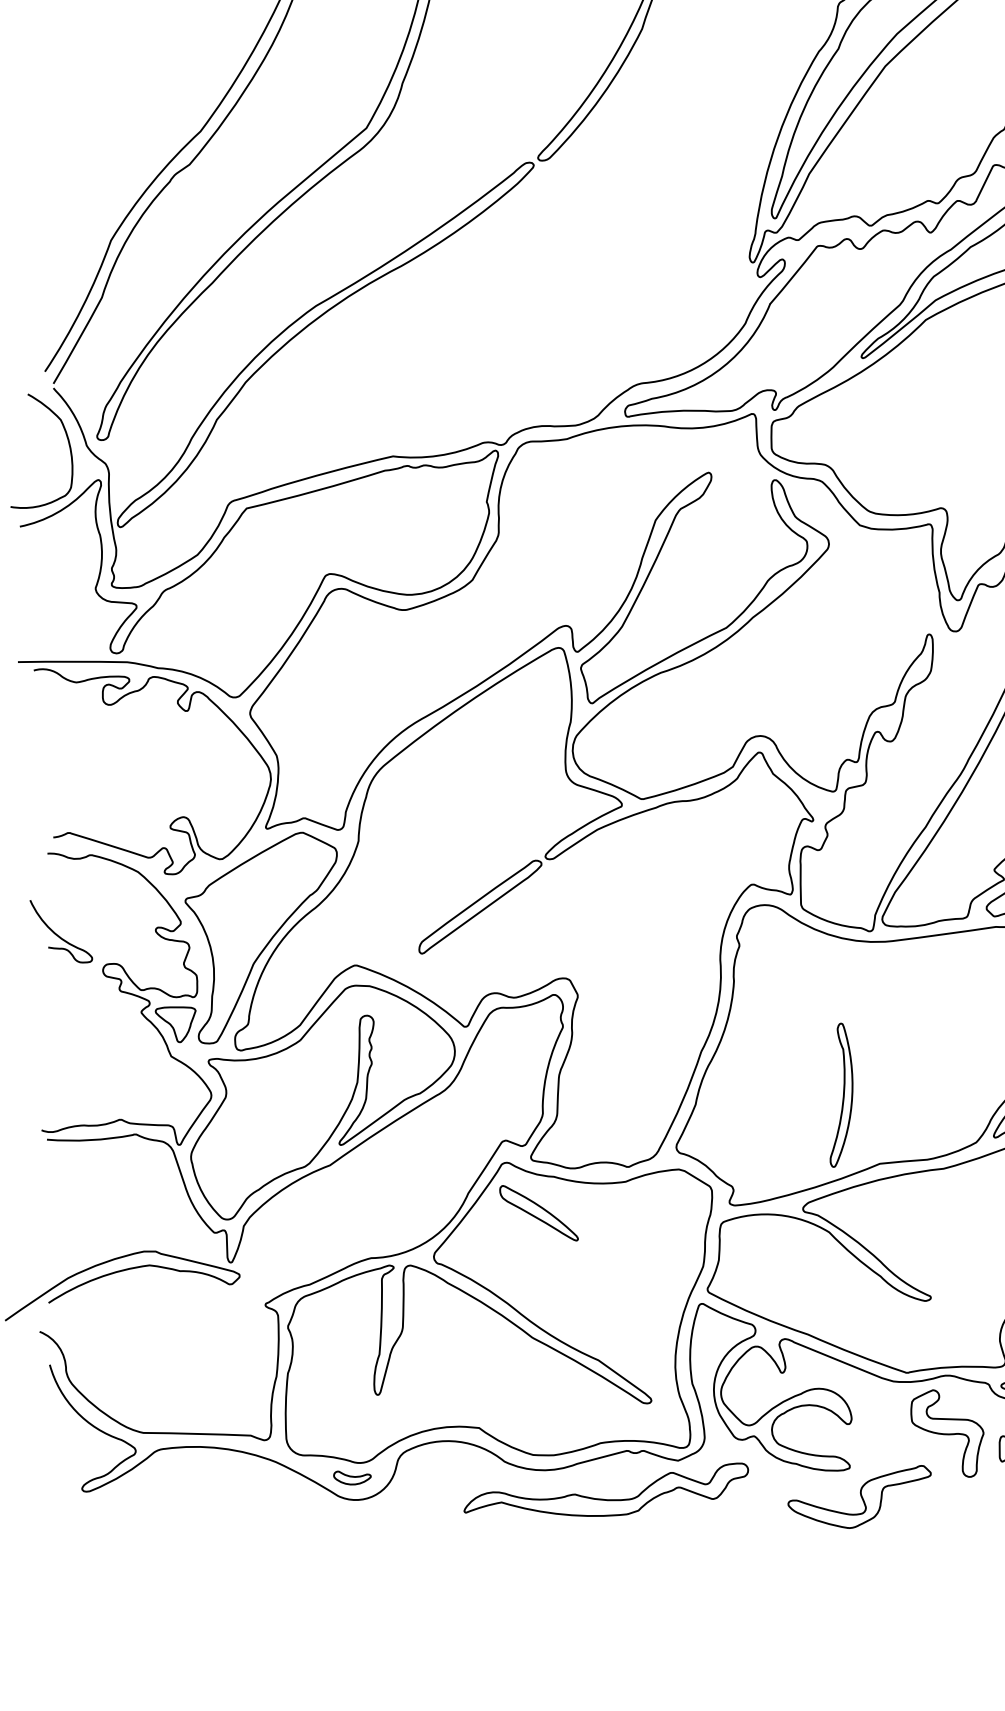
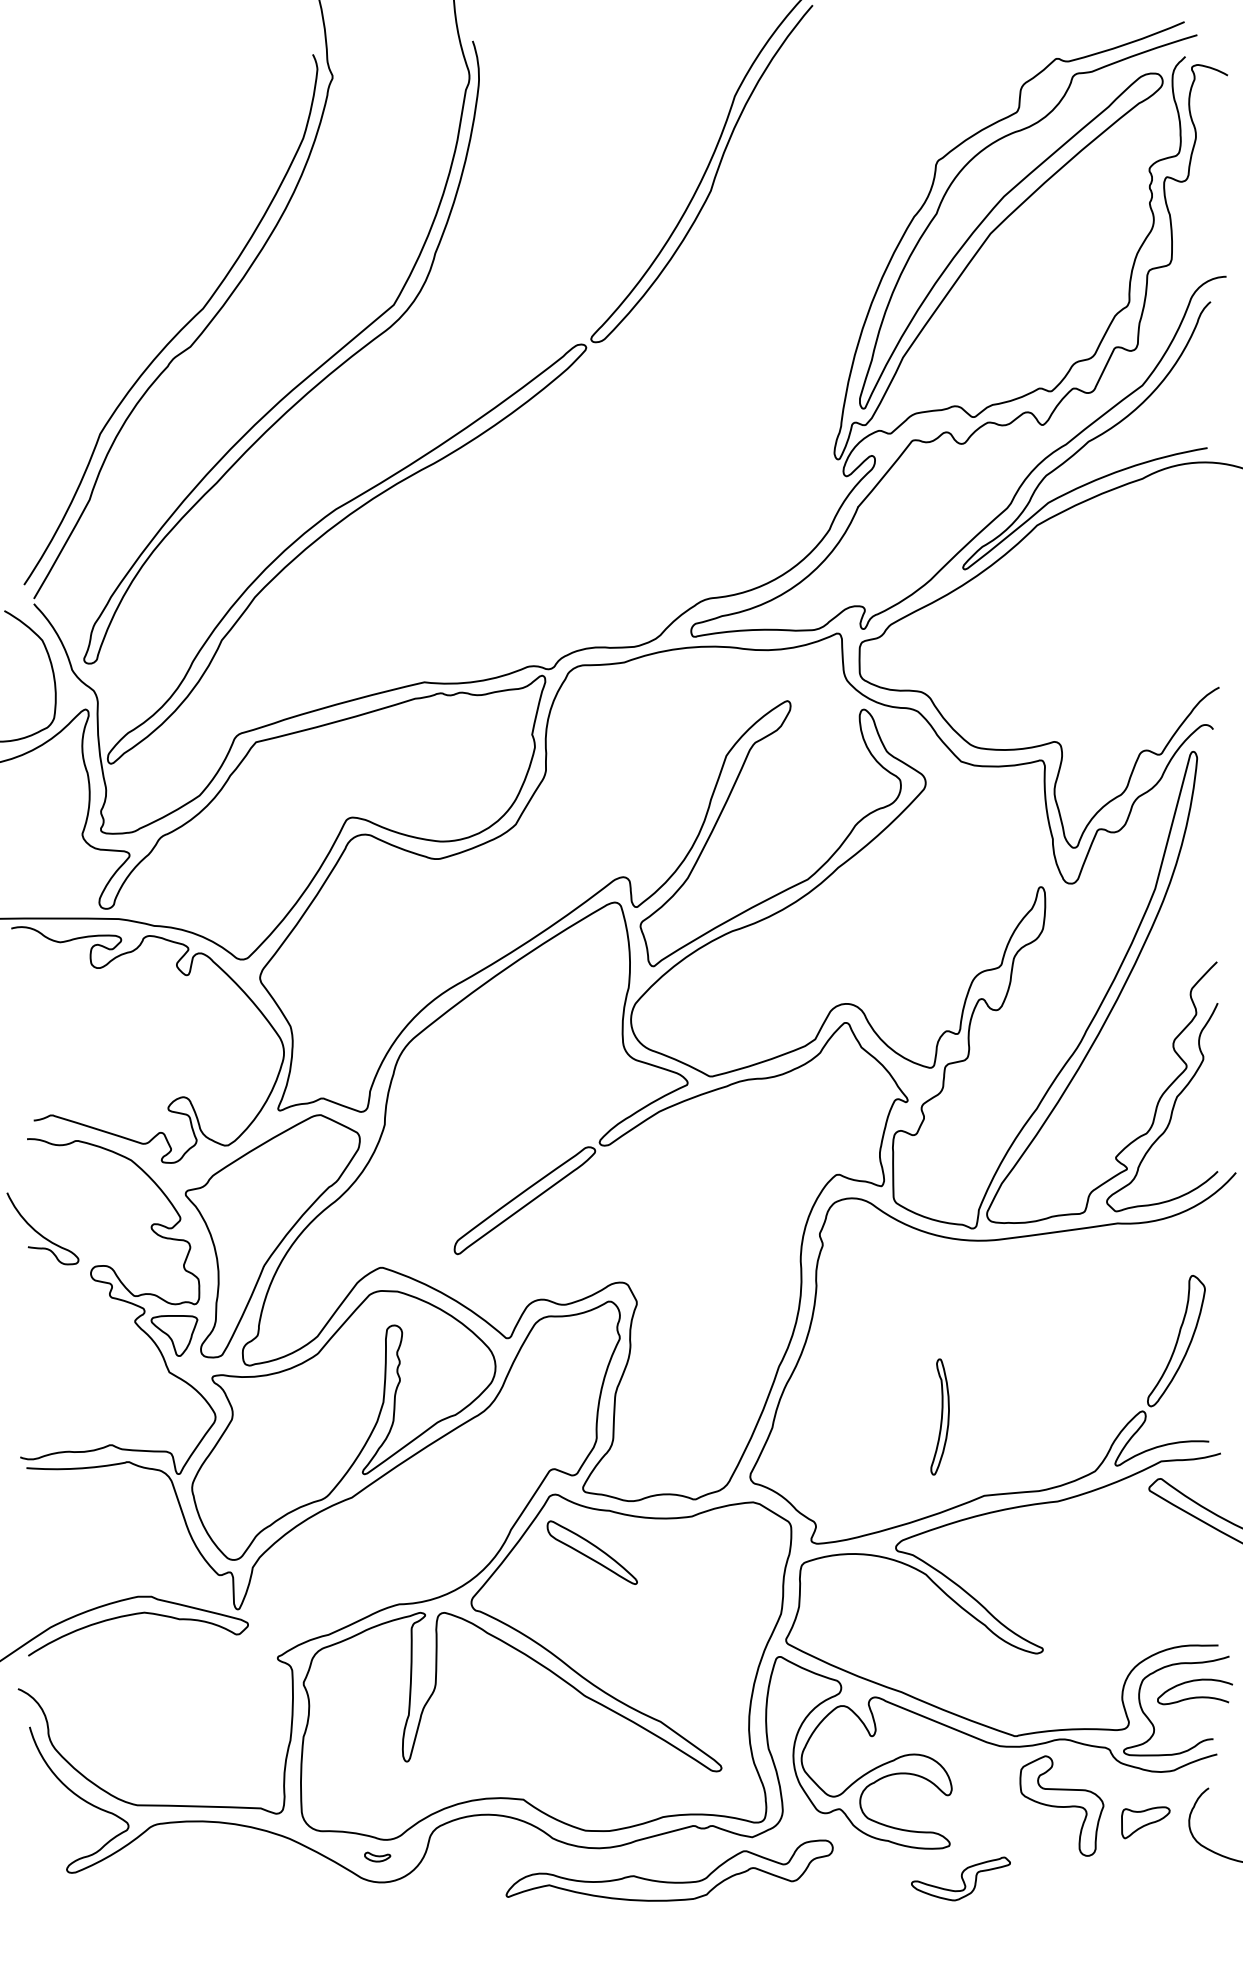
part: (840, 1094) -> (939, 1416), size x0.7
part: (352, 1477) -> (377, 1856), size x0.6
part: (859, 1496) -> (960, 1878), size x0.6

